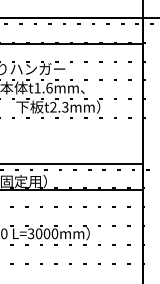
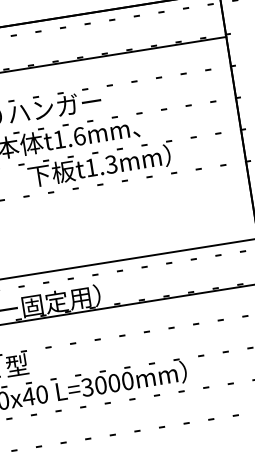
text: (53, 107) -> (91, 168), t2.3mm -> t1.3mm

